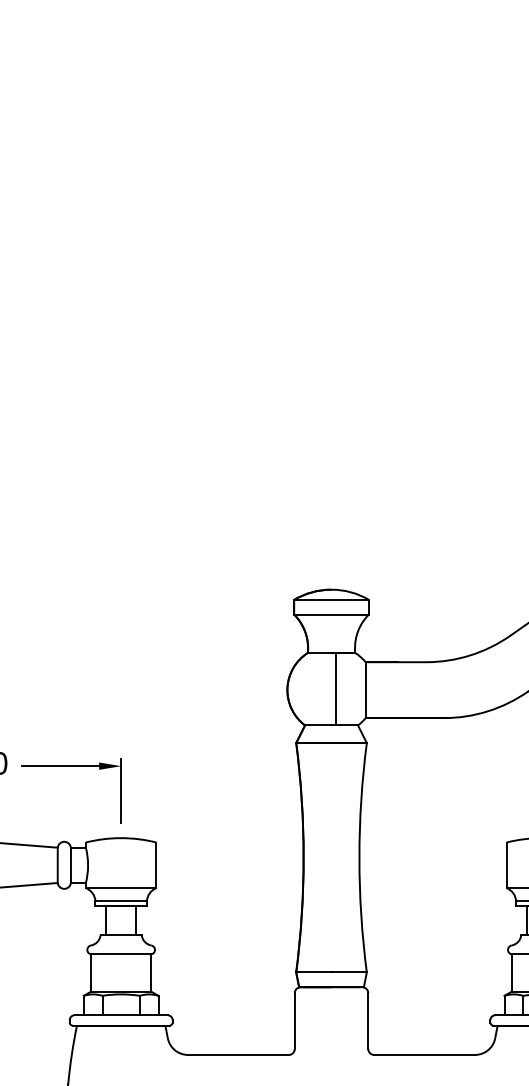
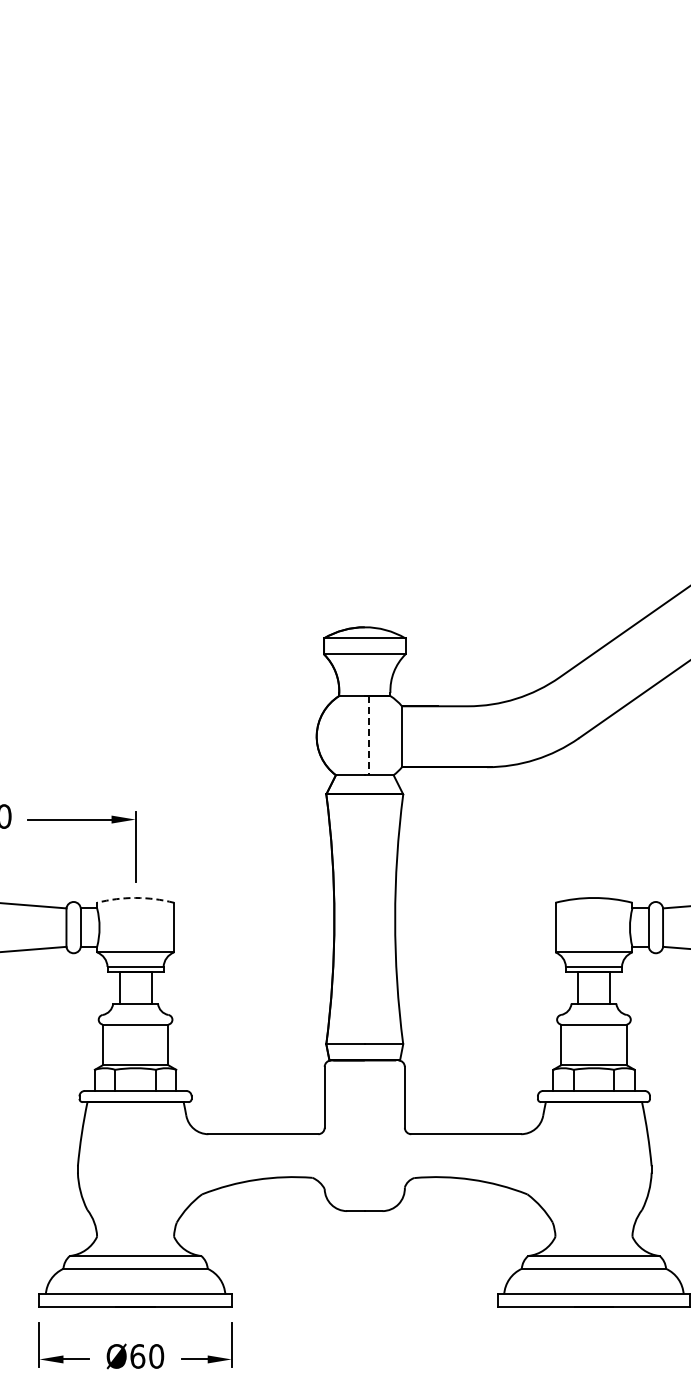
line: (335, 689) -> (369, 735), solid -> dashed
arc: (121, 837) -> (135, 897), solid -> dashed

